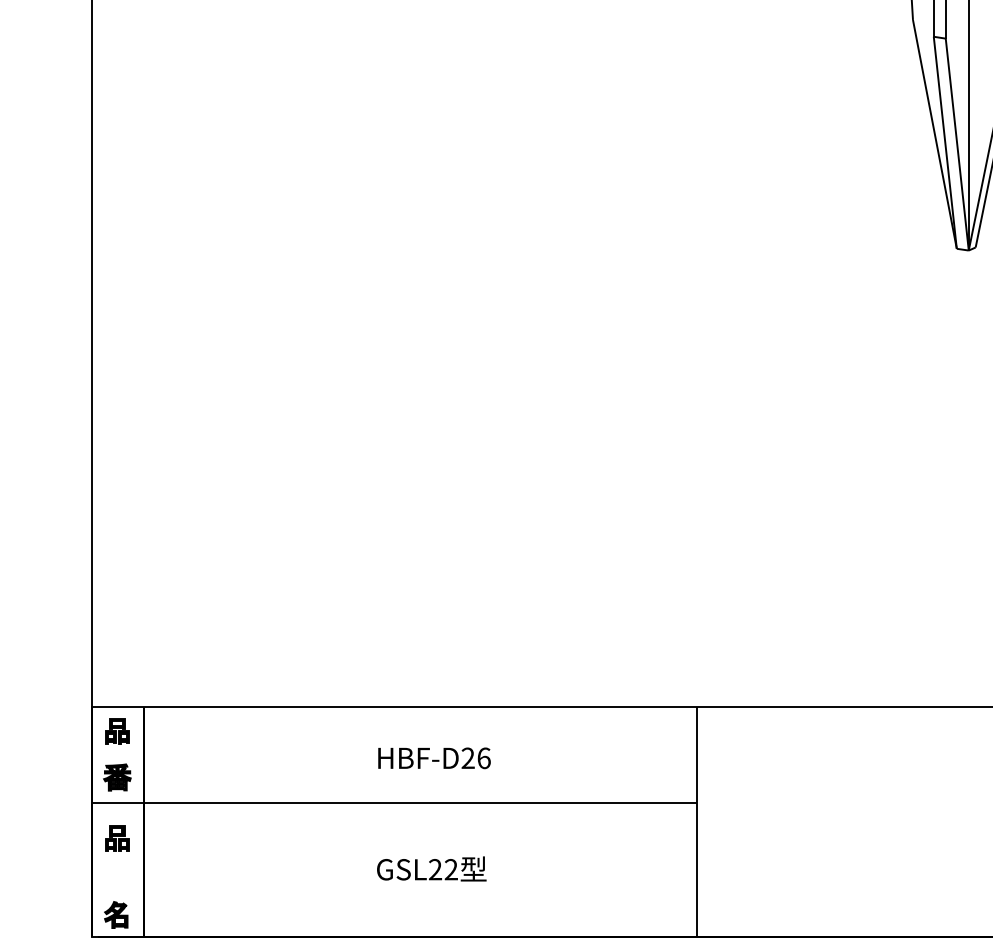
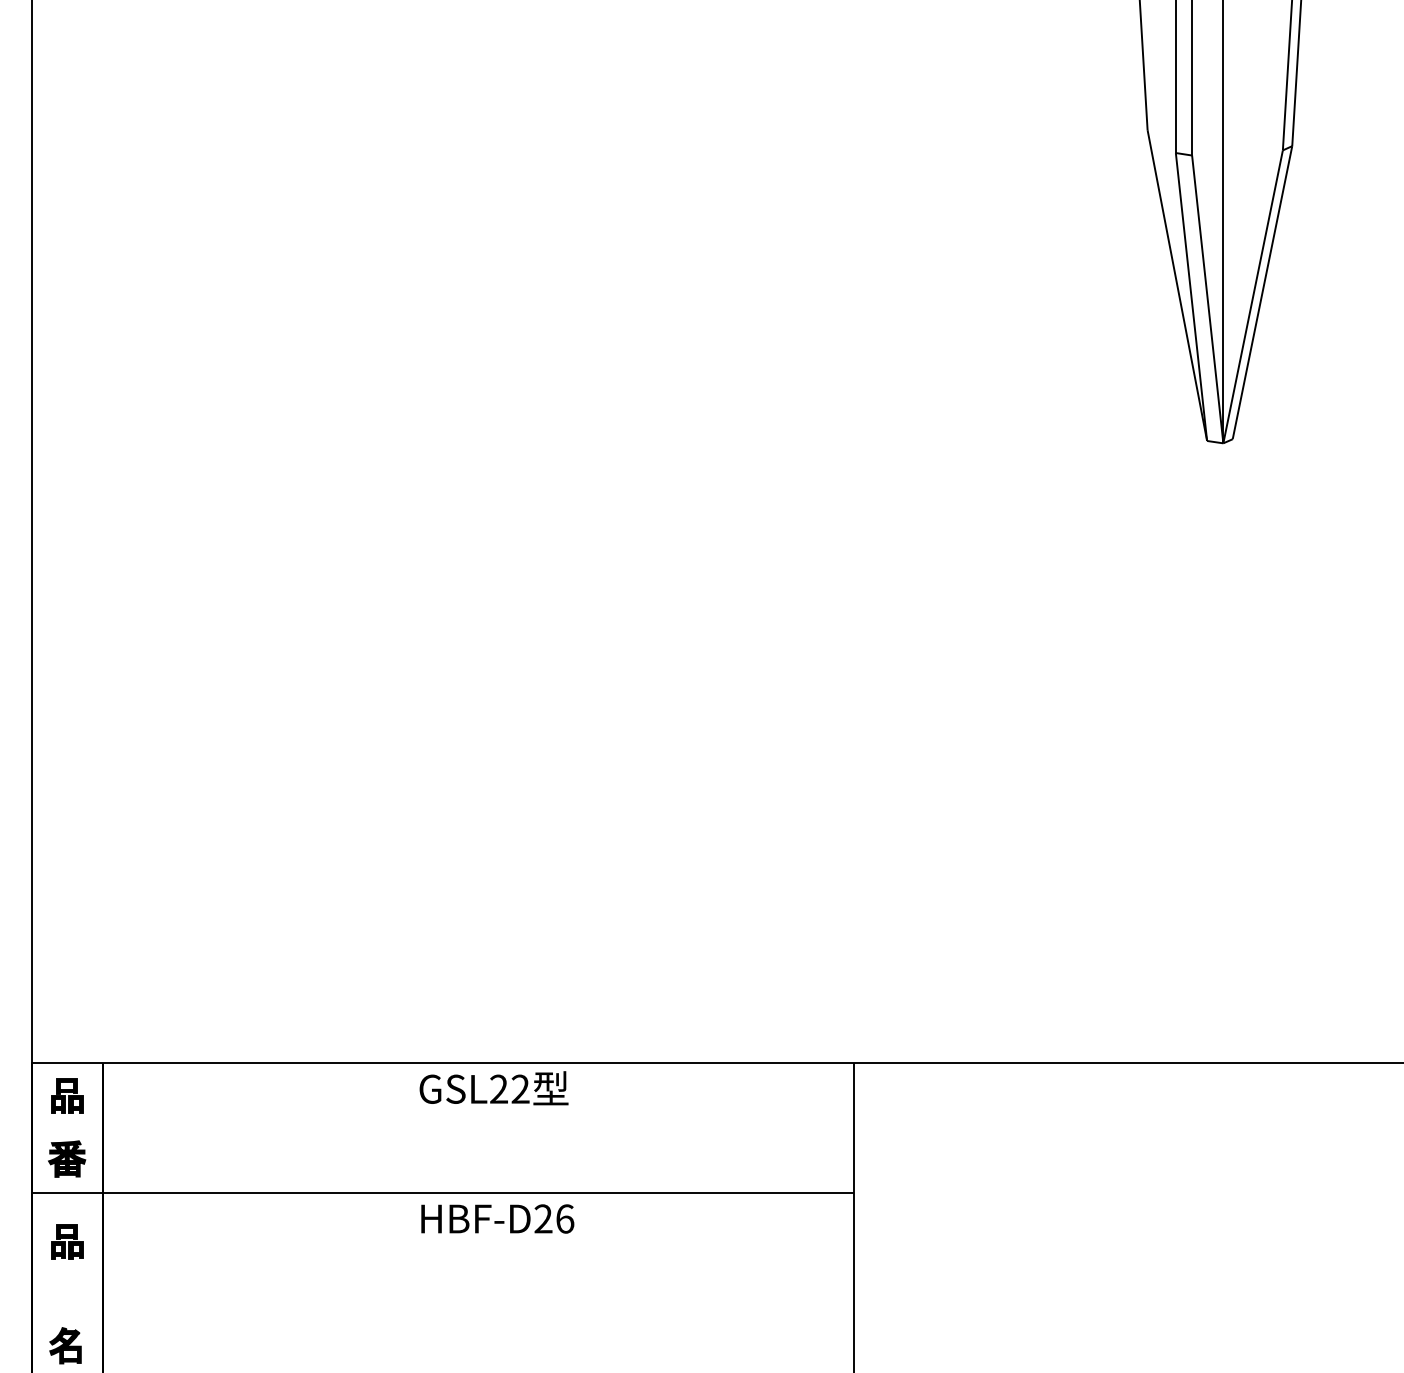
text: (434, 757) -> (497, 1218), moved
text: (431, 869) -> (493, 1088), moved

